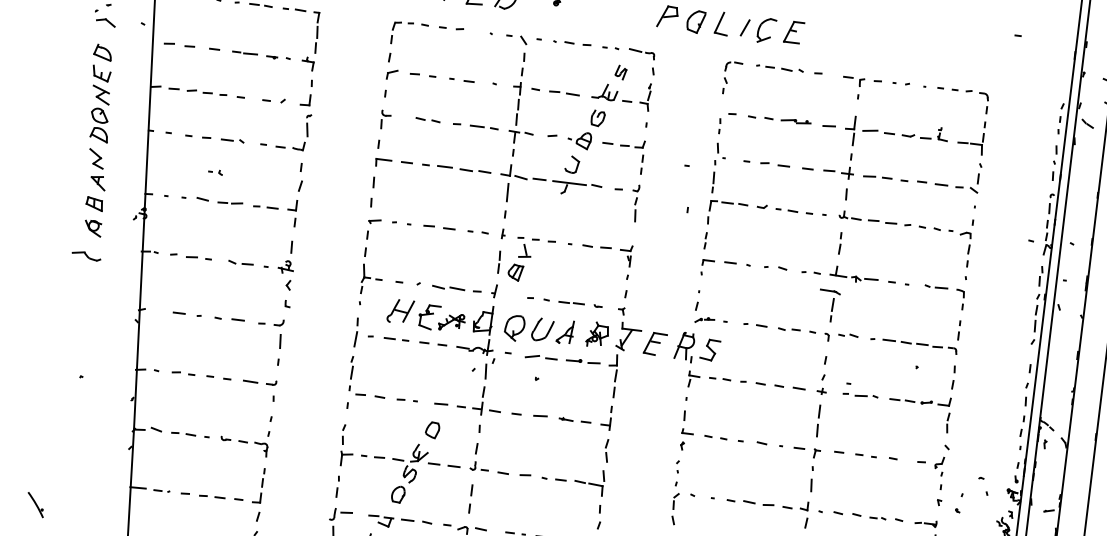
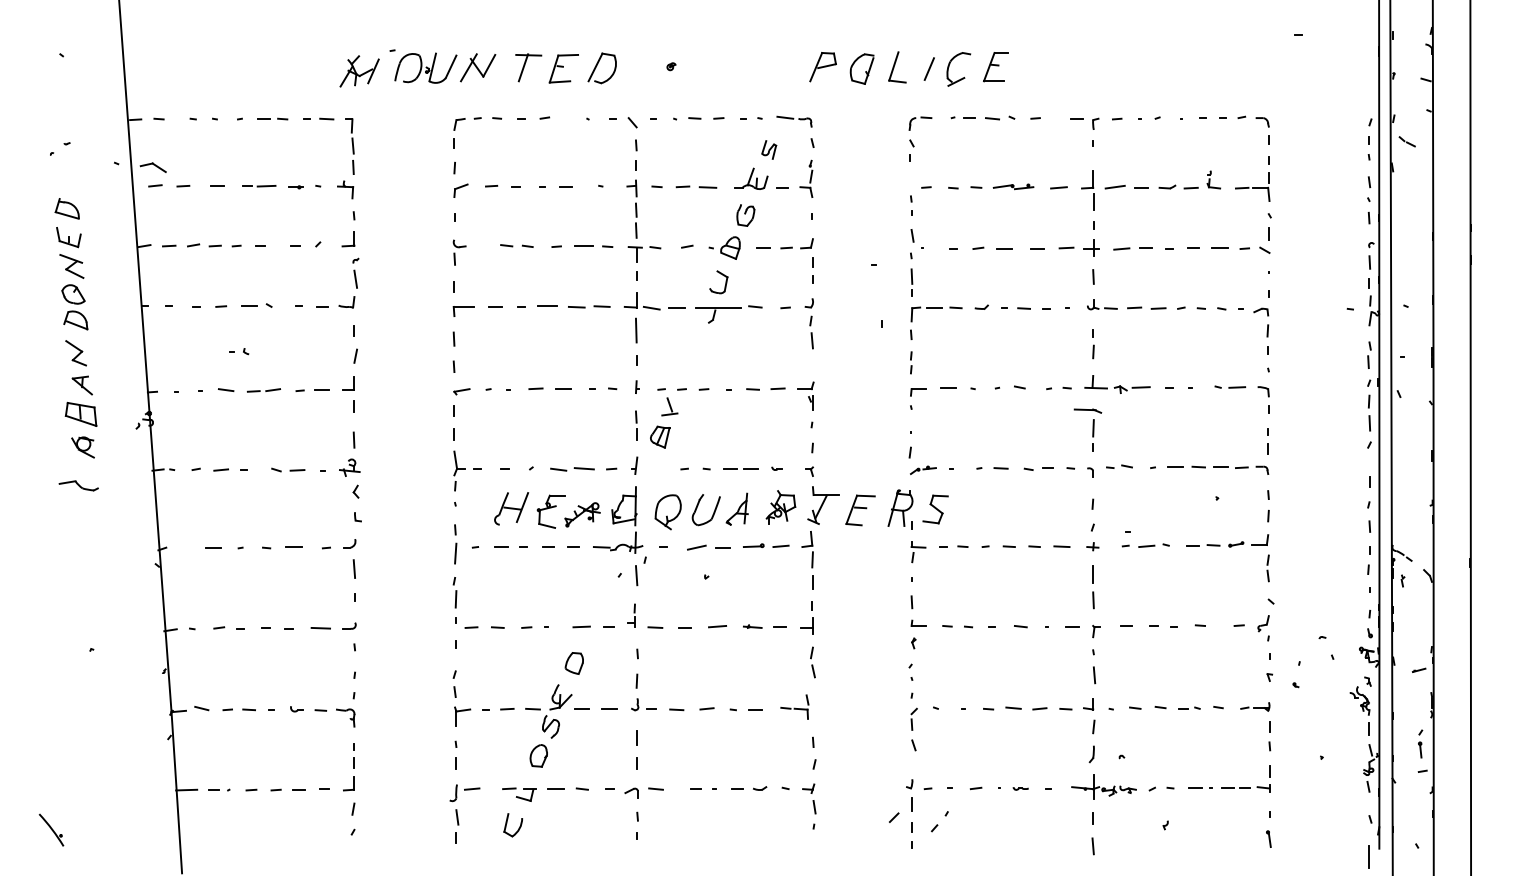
part: (105, 22) -> (152, 167), moved
part: (94, 204) -> (80, 414), size x1.4
part: (478, 400) -> (631, 615), size x0.6
part: (589, 481) -> (794, 706), size x0.7

